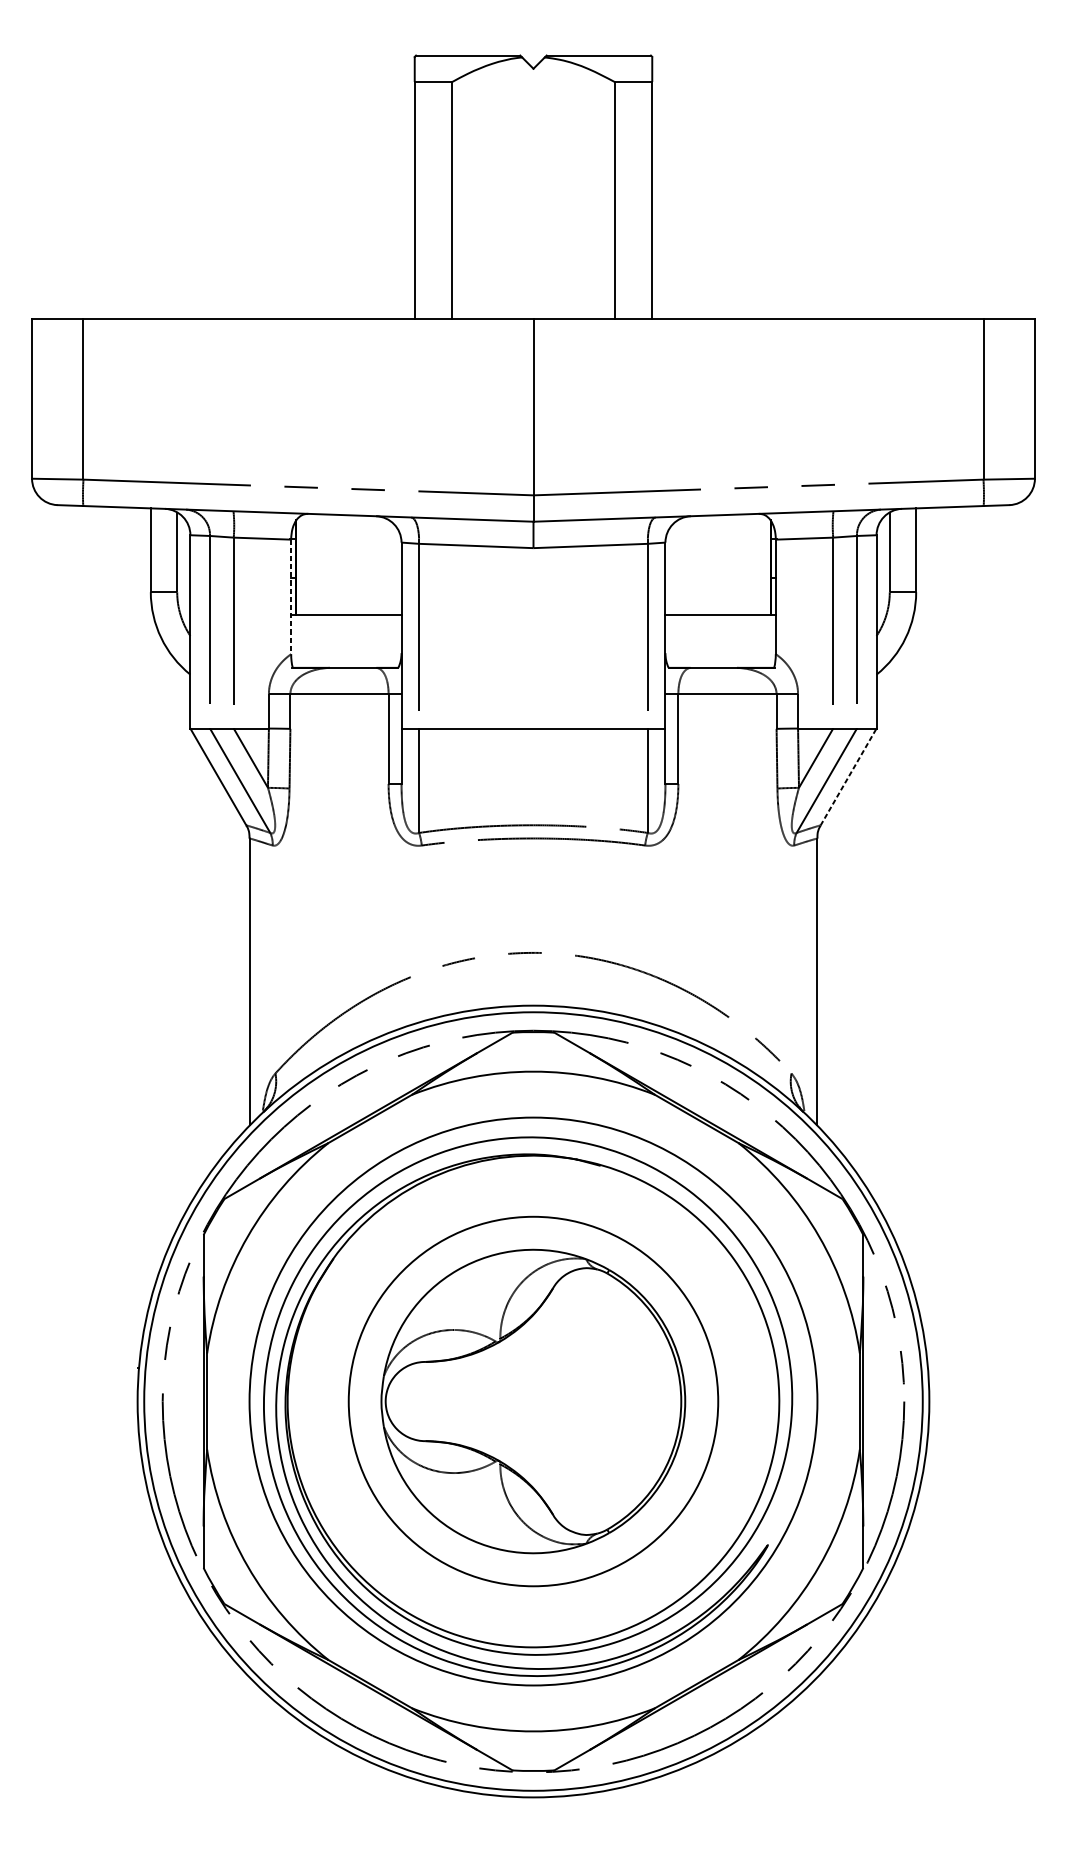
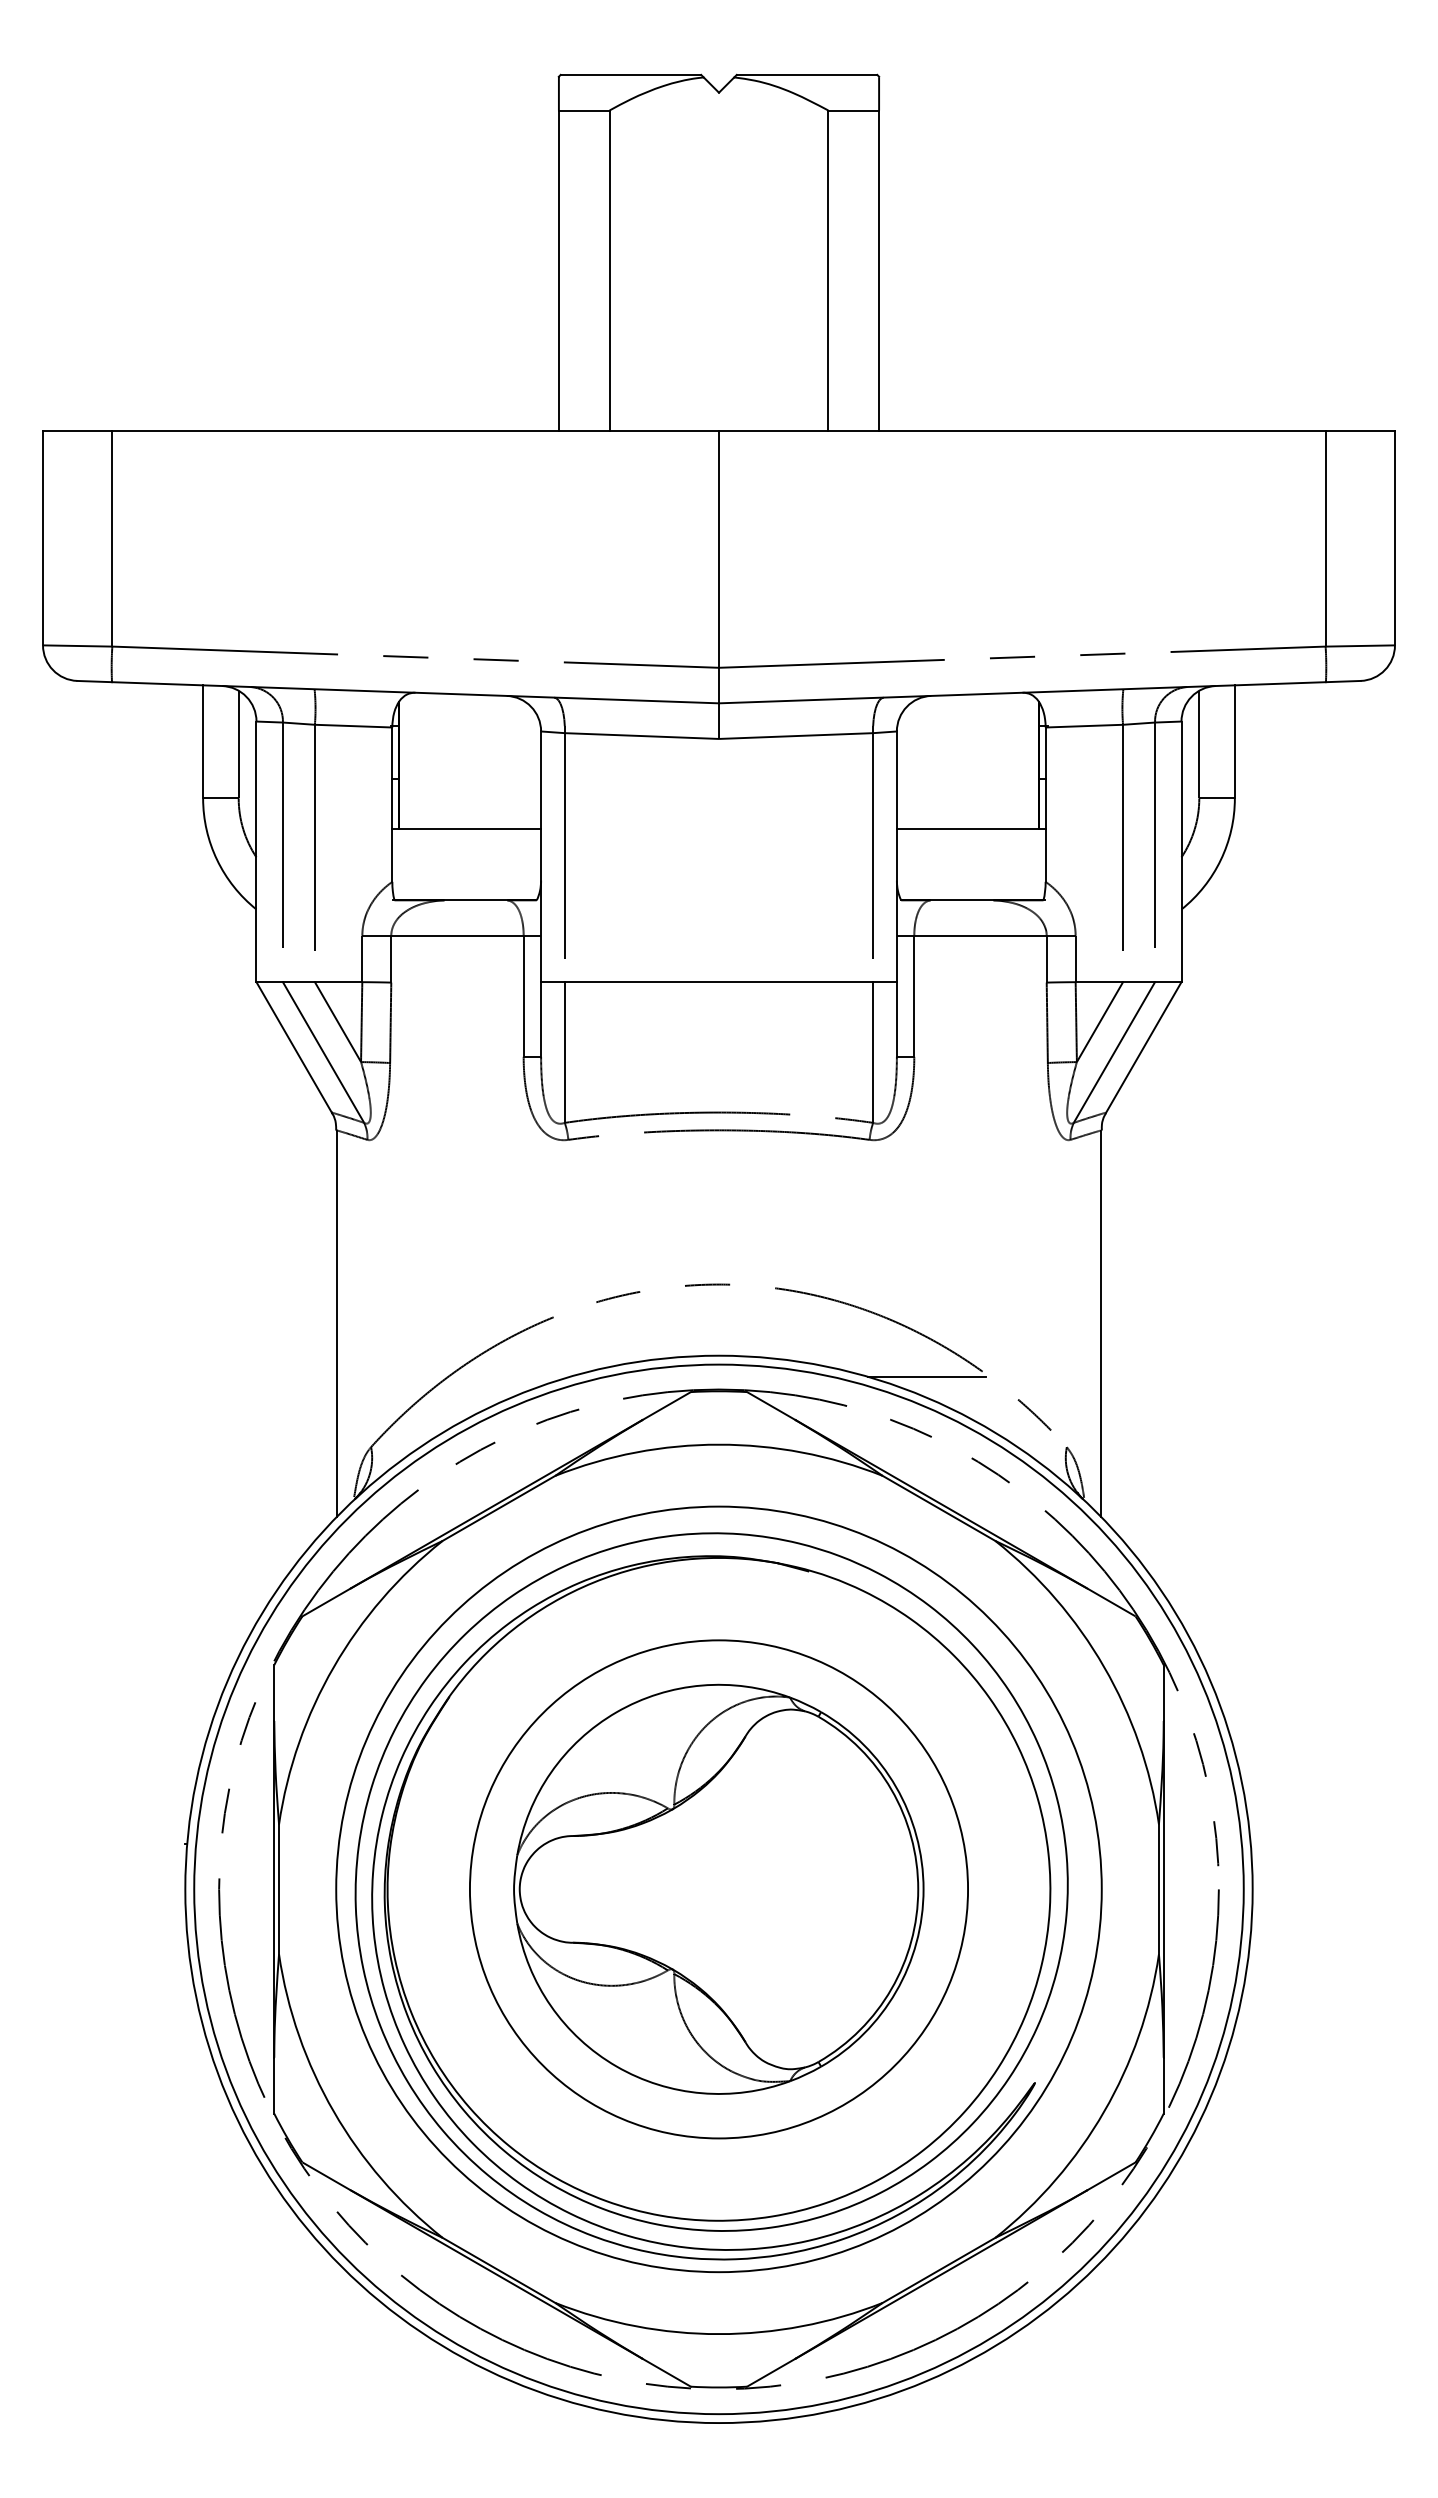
line: (291, 597) -> (392, 805), dashed -> solid
line: (848, 777) -> (1143, 1047), dashed -> solid
line: (687, 1021) -> (926, 1377), added

